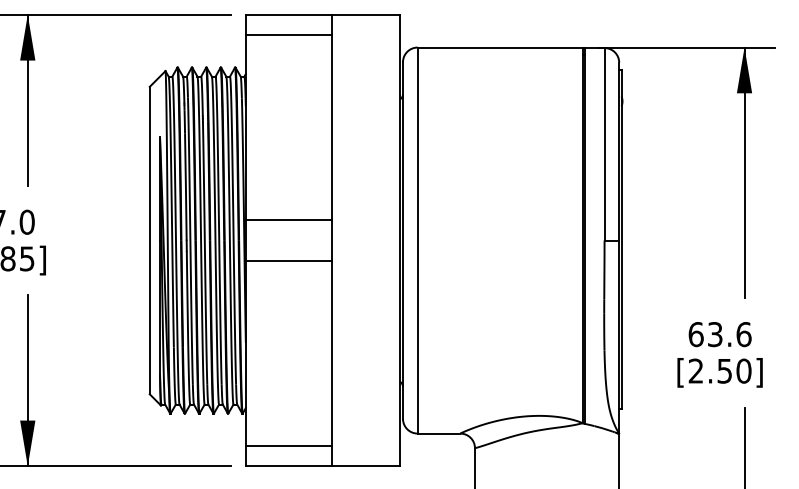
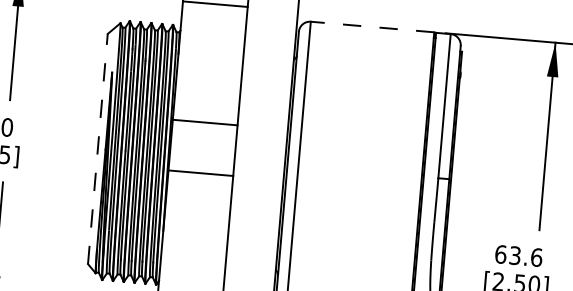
line: (499, 47) -> (372, 26), solid -> dashed
line: (288, 220) -> (204, 122), moved
line: (149, 240) -> (97, 148), solid -> dashed

